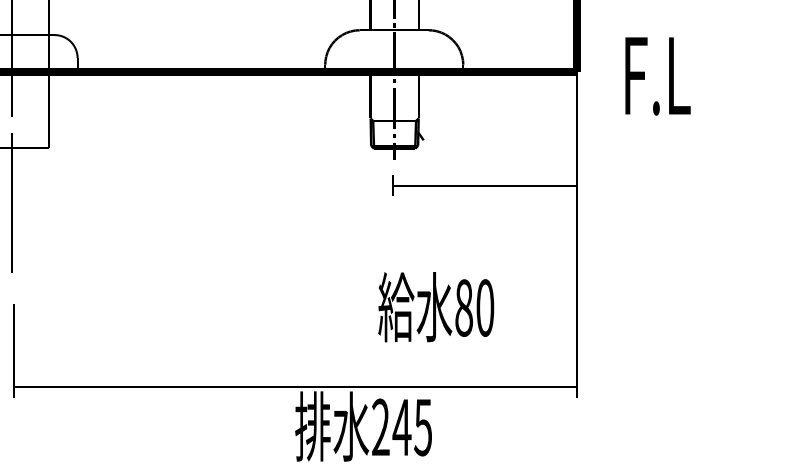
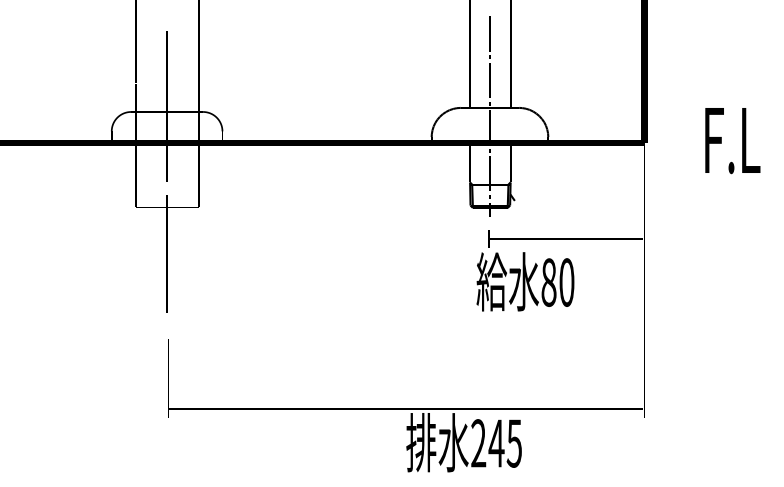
text: (657, 77) -> (732, 141), moved
text: (436, 306) -> (525, 281), moved

